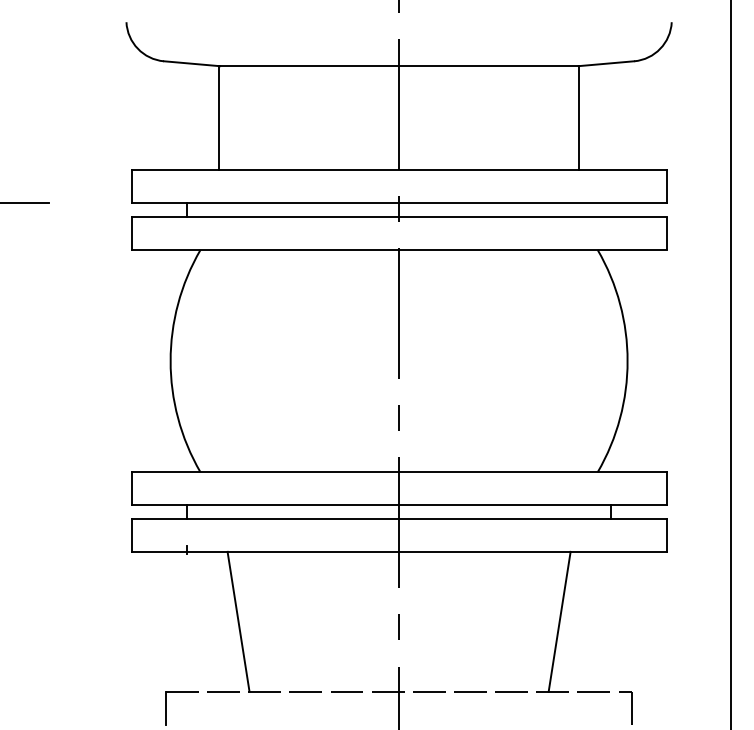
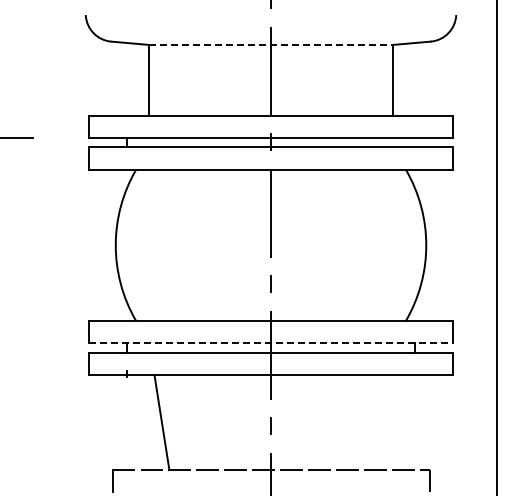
line: (399, 65) -> (271, 44), solid -> dashed
line: (399, 505) -> (271, 343), solid -> dashed
line: (558, 621) -> (379, 422), removed

